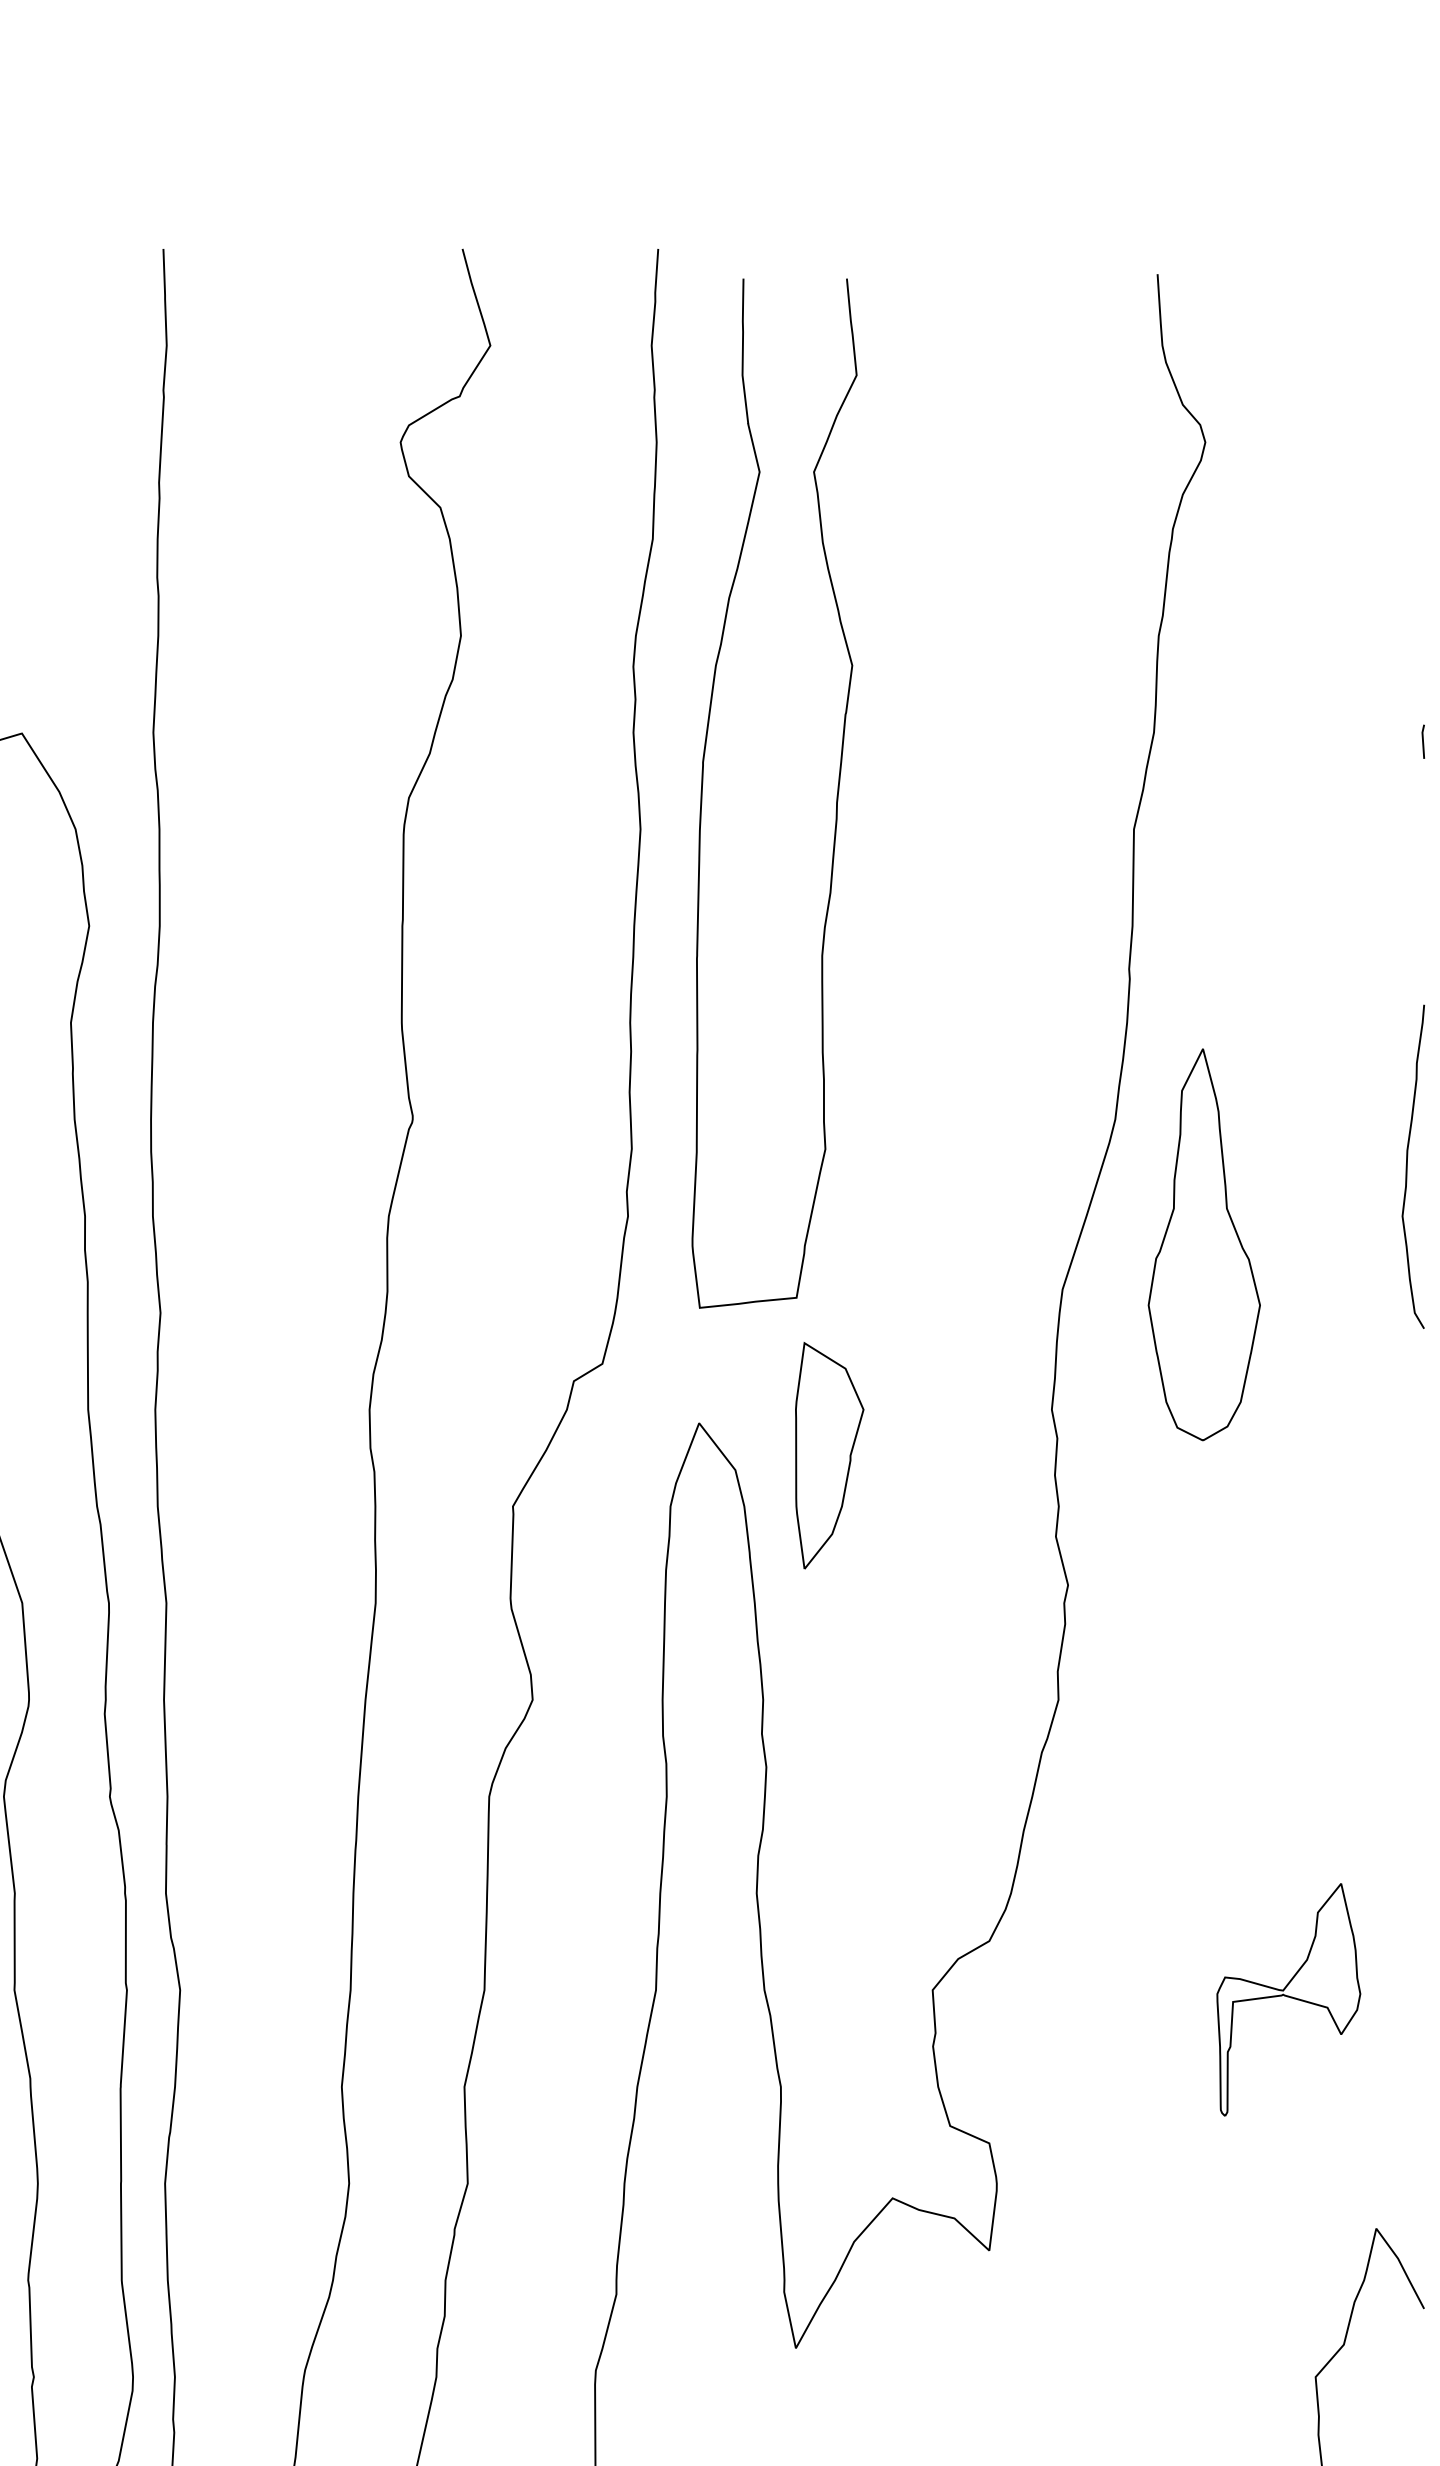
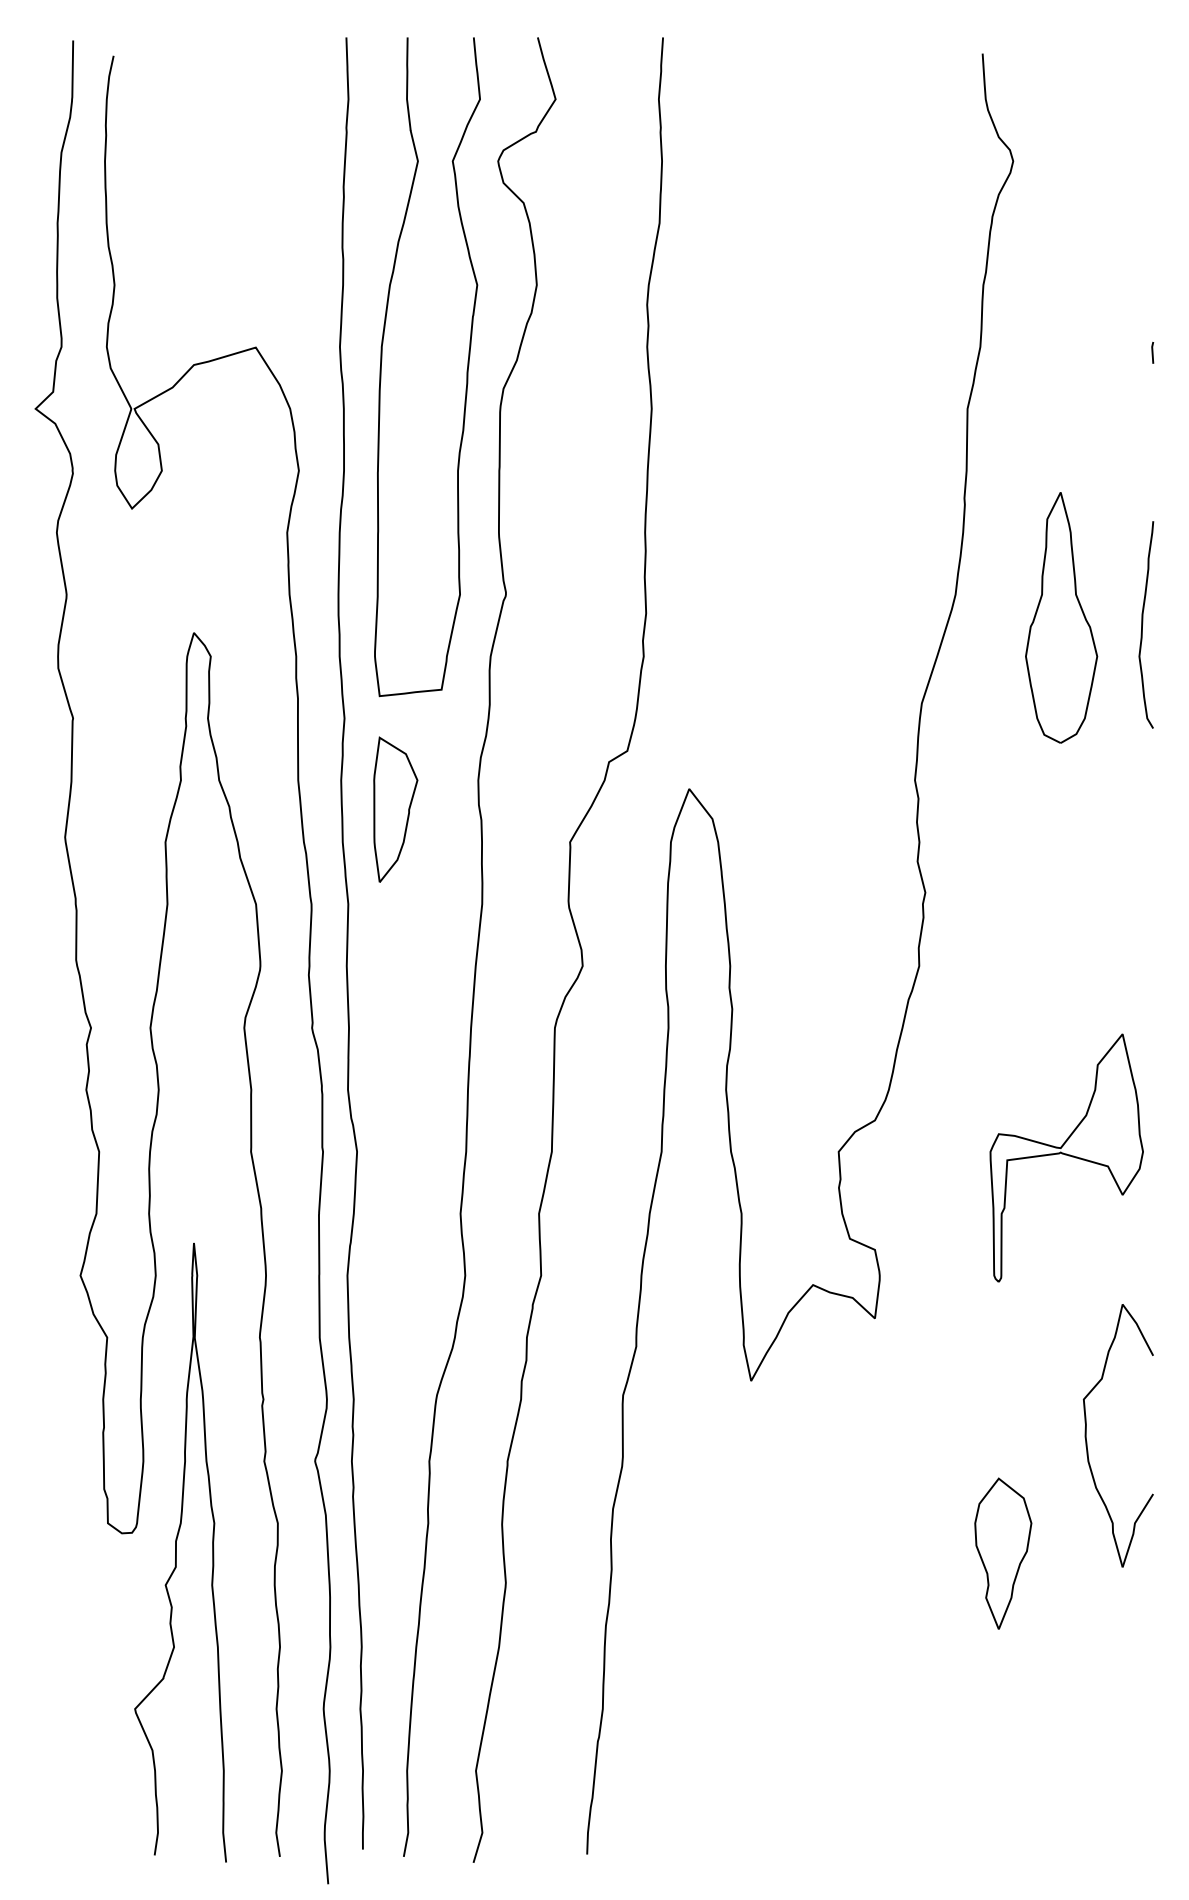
curve: (835, 799) -> (466, 370), moved
part: (1204, 1244) -> (1061, 617), moved
part: (829, 1455) -> (395, 809), moved
part: (1288, 1999) -> (1066, 1157), size x1.67

